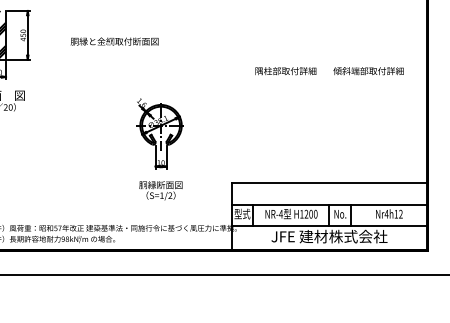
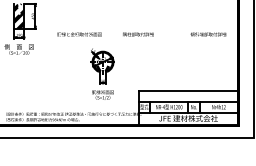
text: (114, 41) -> (79, 34), moved
text: (286, 71) -> (138, 34), moved

